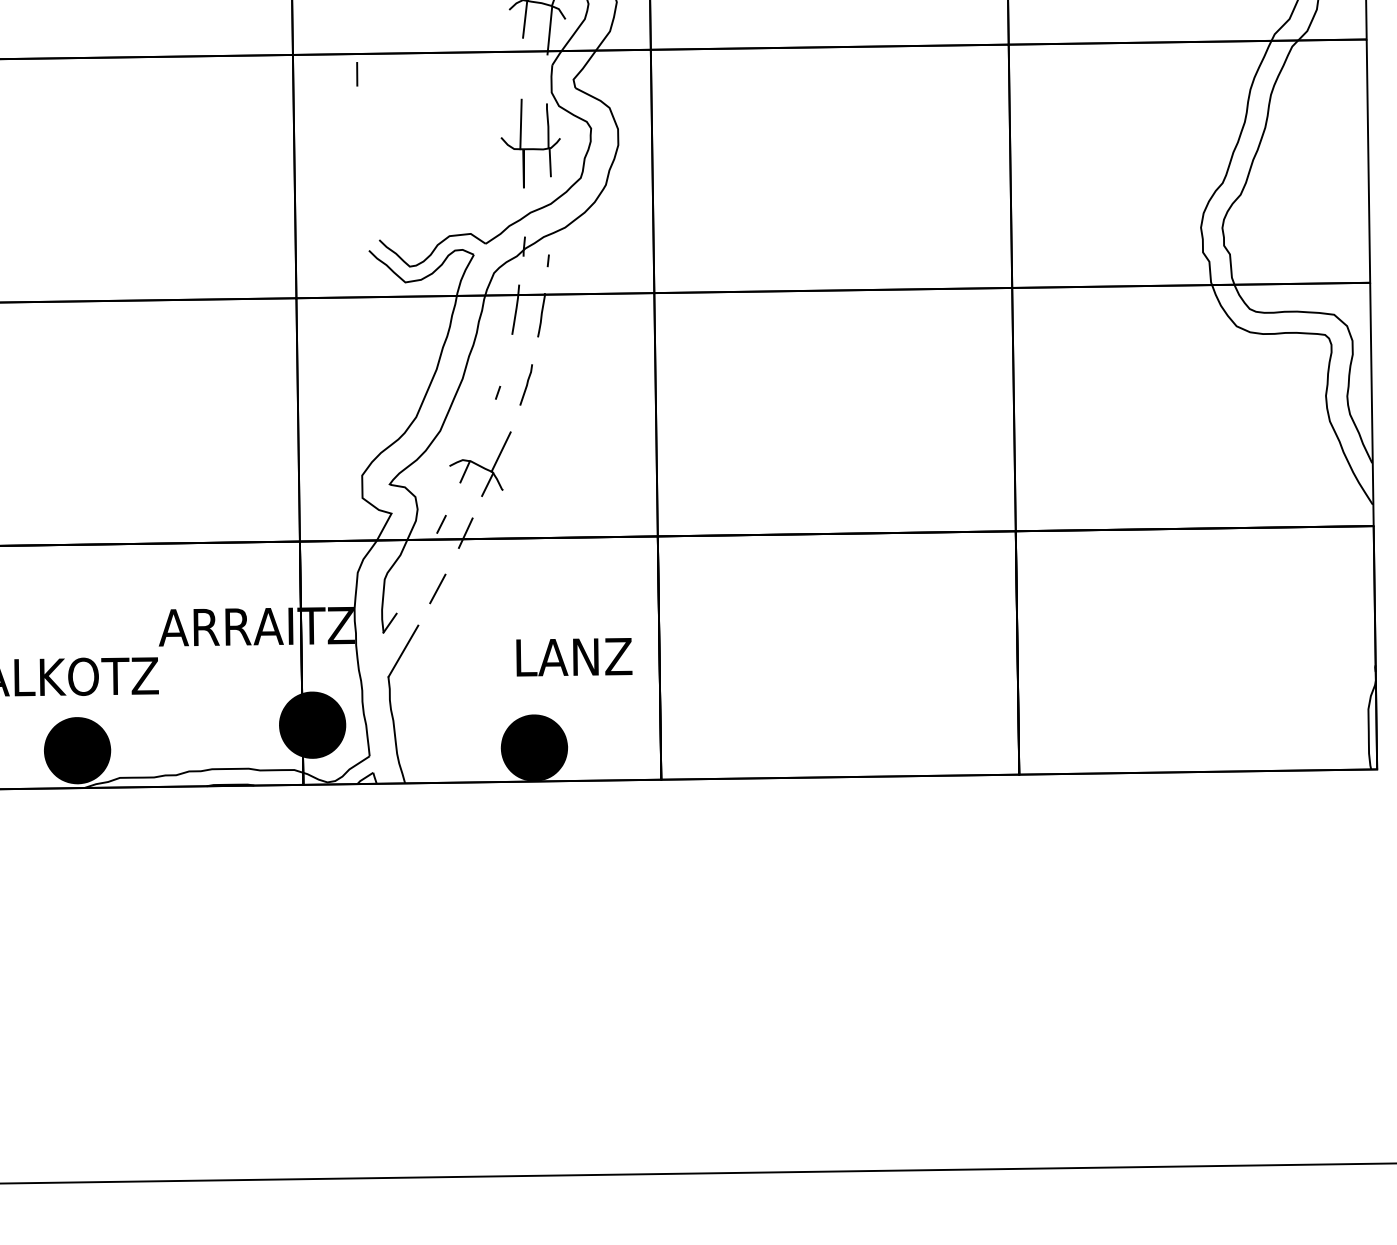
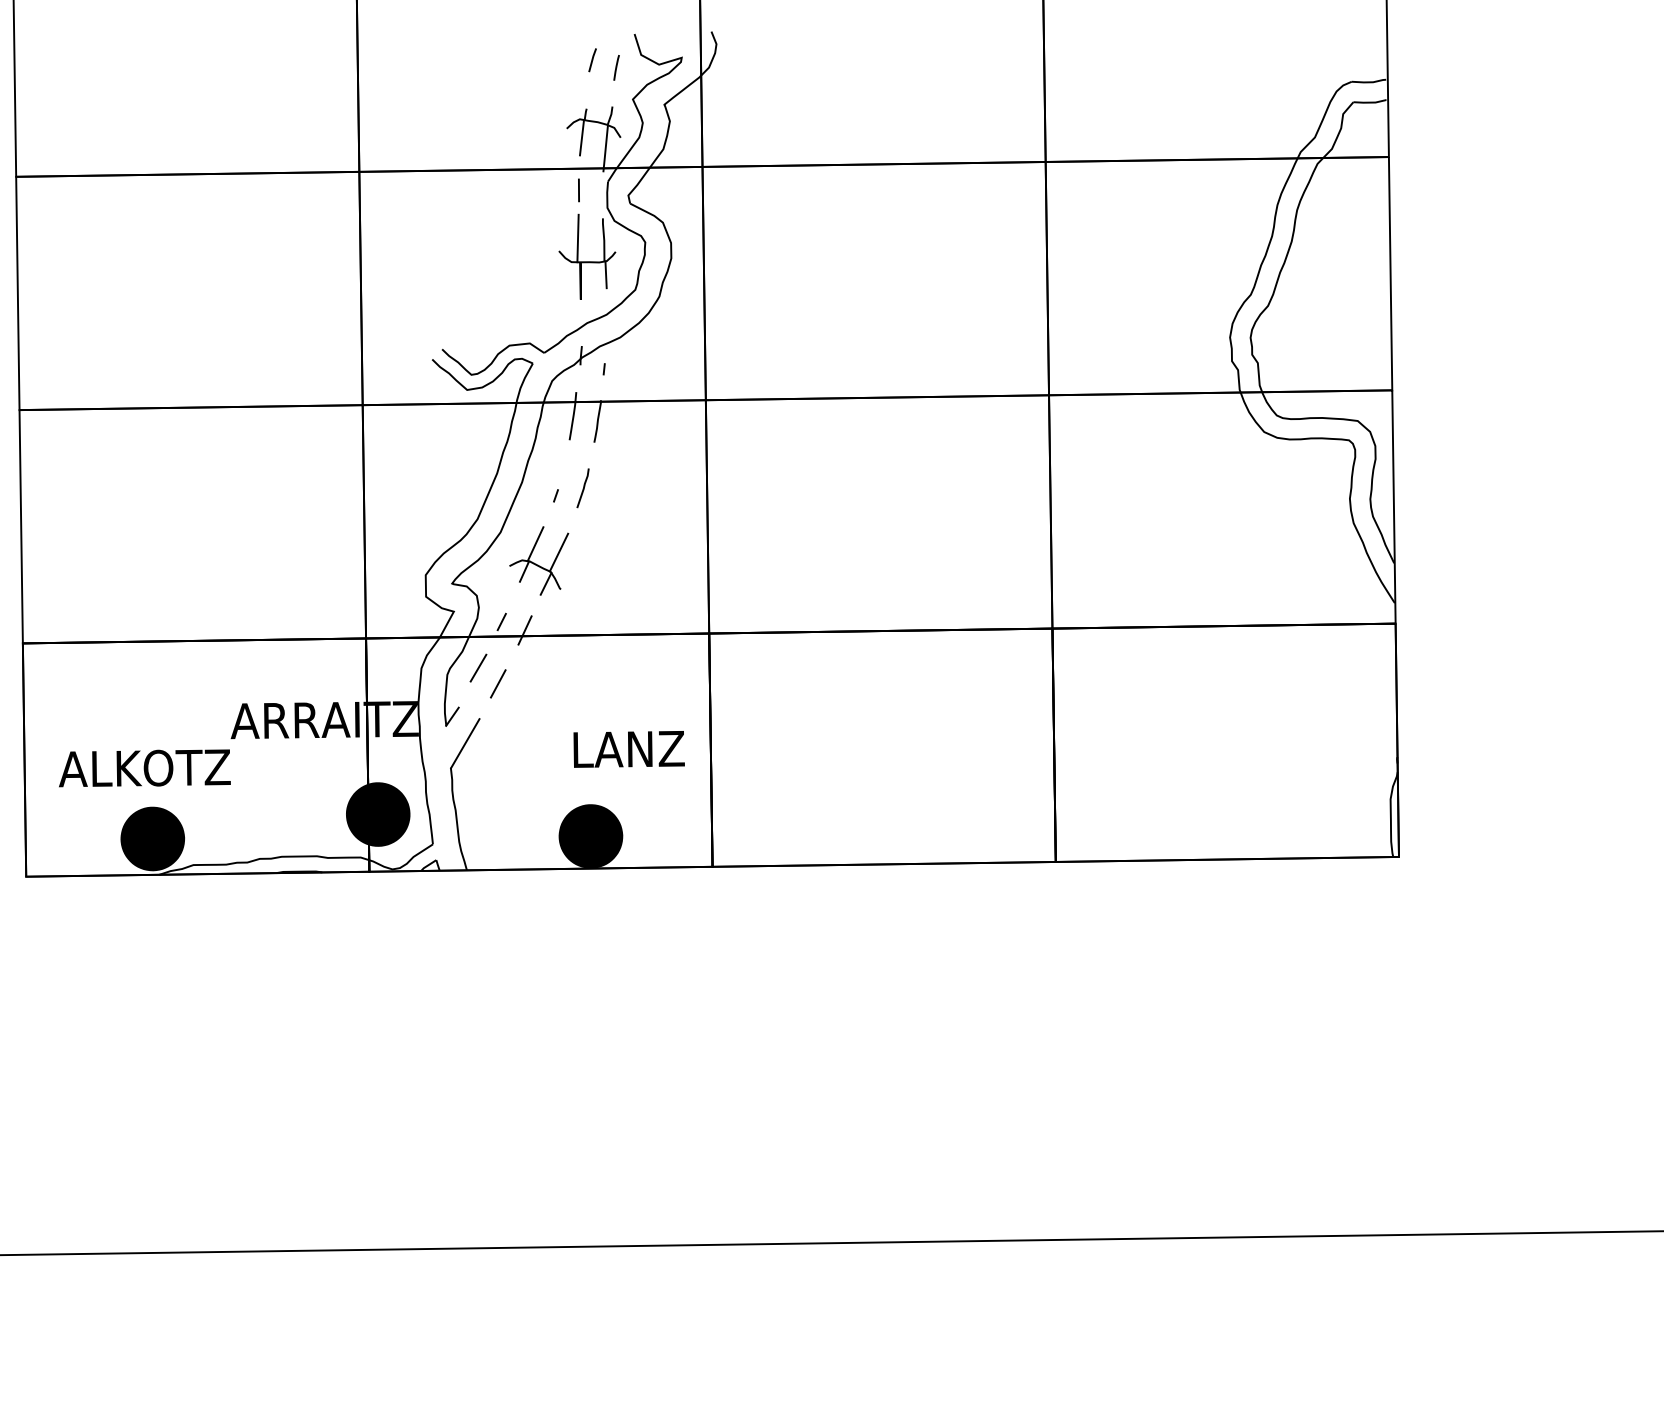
line: (356, 74) -> (578, 190), moved
line: (476, 443) -> (535, 544), added
line: (417, 571) -> (478, 667), added

